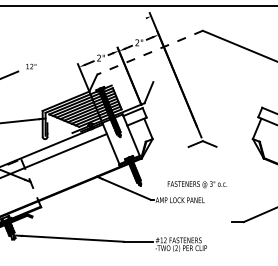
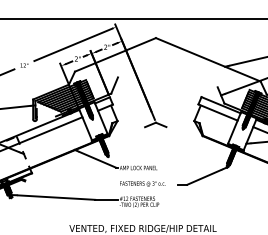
line: (95, 39) -> (73, 44), added
line: (150, 52) -> (115, 54), dashed -> solid
text: (197, 183) -> (142, 183), moved

